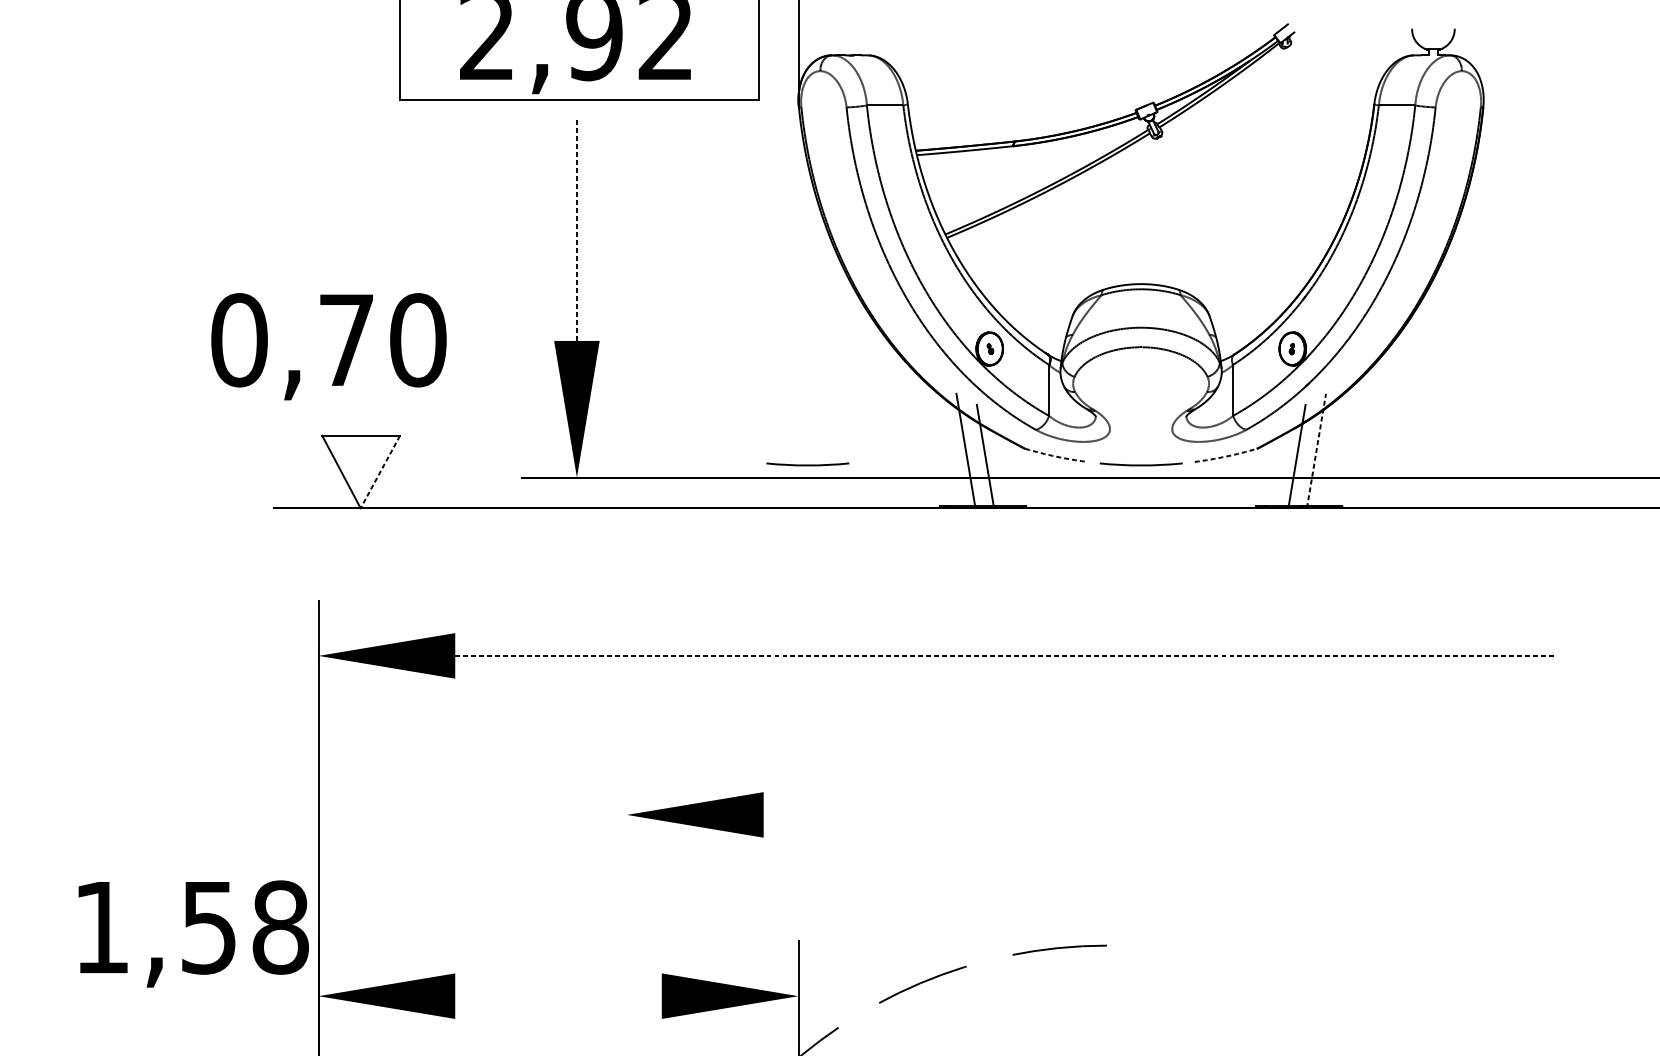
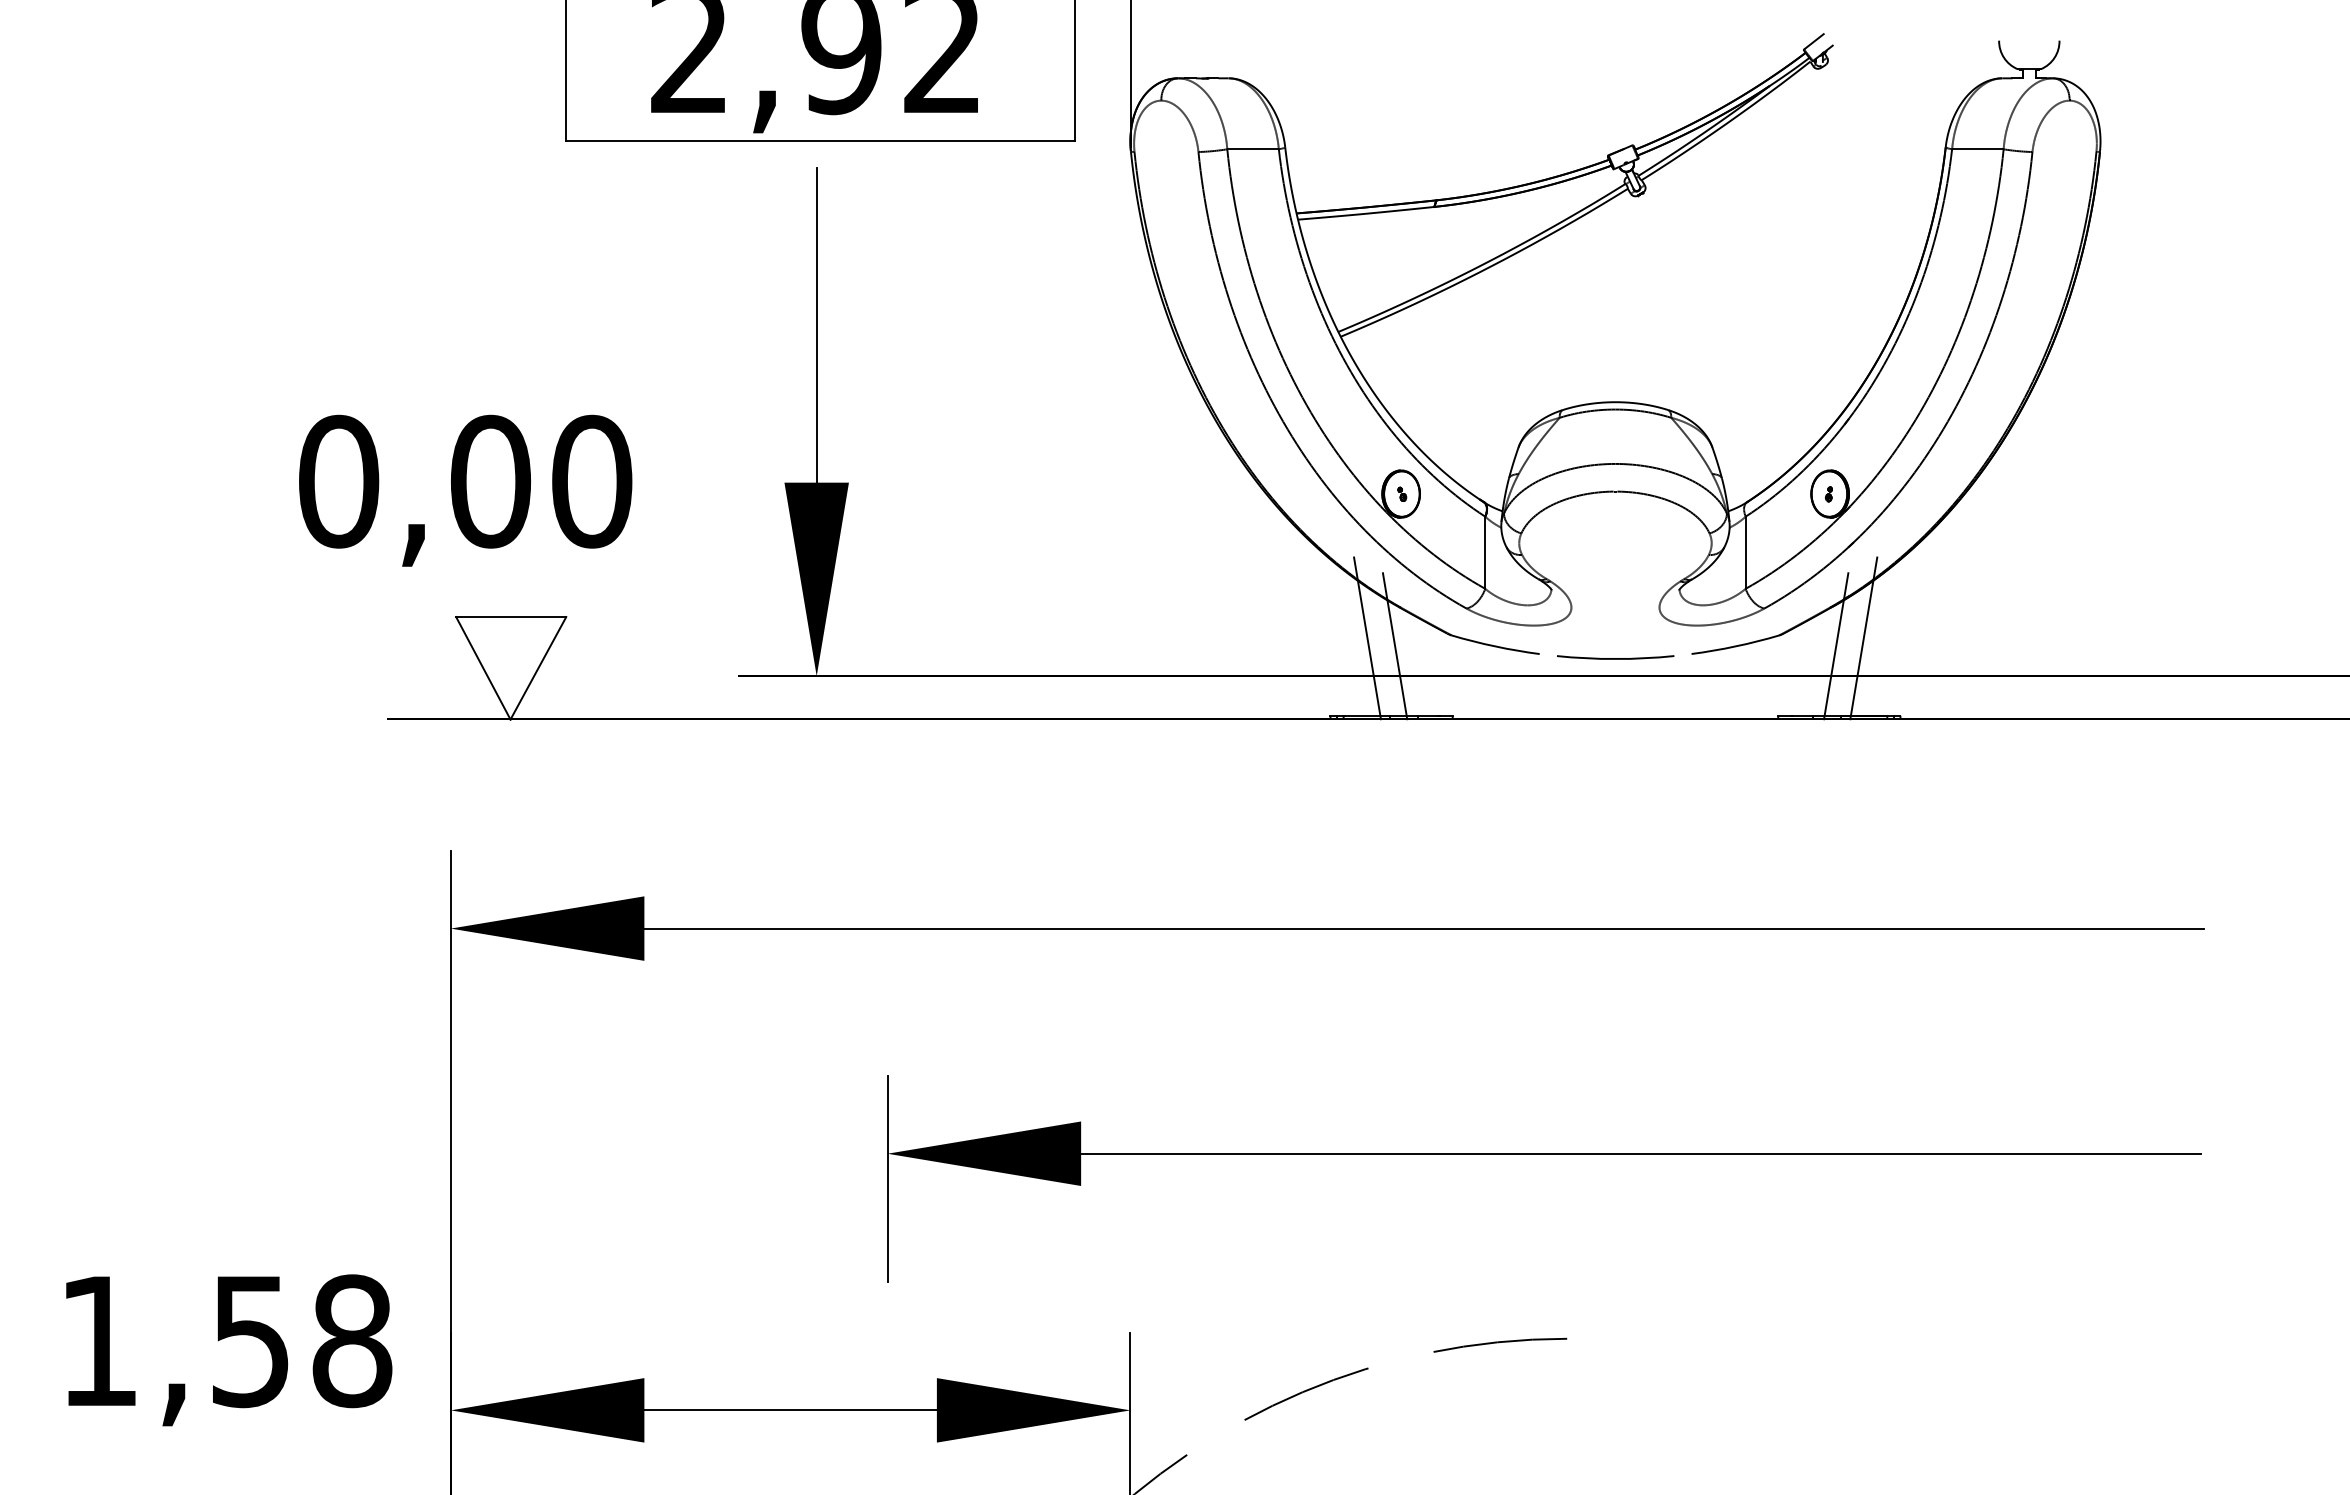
line: (576, 229) -> (816, 324), dashed -> solid
text: (346, 340) -> (490, 481), 0,70 -> 0,00
line: (1316, 451) -> (1863, 638), dashed -> solid
arc: (1056, 456) -> (1495, 646), dashed -> solid
arc: (1225, 456) -> (1735, 646), dashed -> solid
arc: (807, 465) -> (1143, 658), removed
line: (380, 472) -> (538, 668), dashed -> solid
line: (1005, 655) -> (1423, 928), dashed -> solid
line: (1158, 814) -> (1640, 1153), added
line: (626, 833) -> (887, 1179), added
text: (193, 934) -> (229, 1350), moved
line: (558, 996) -> (790, 1410), added

